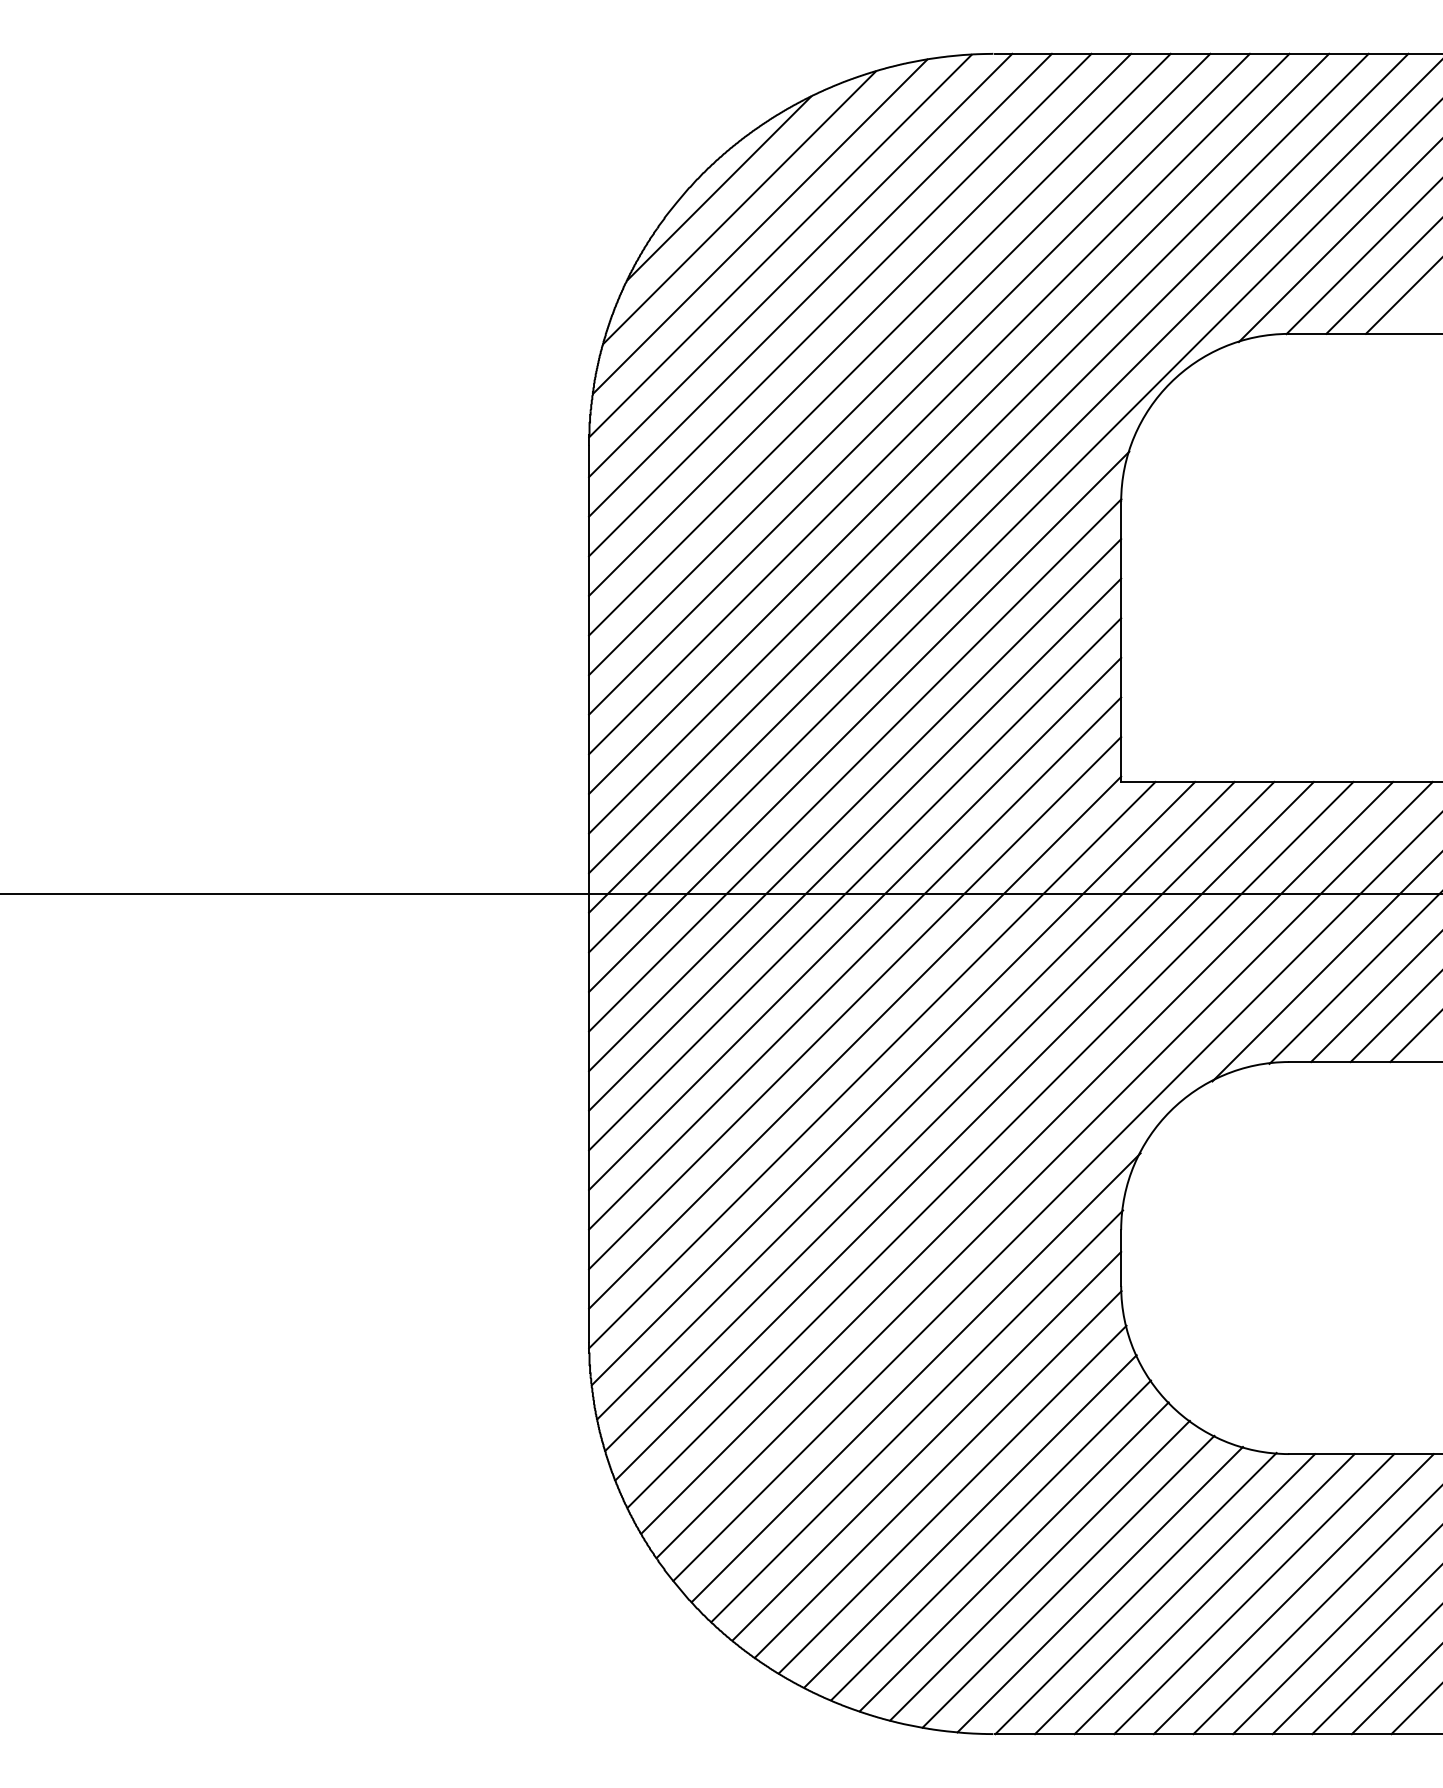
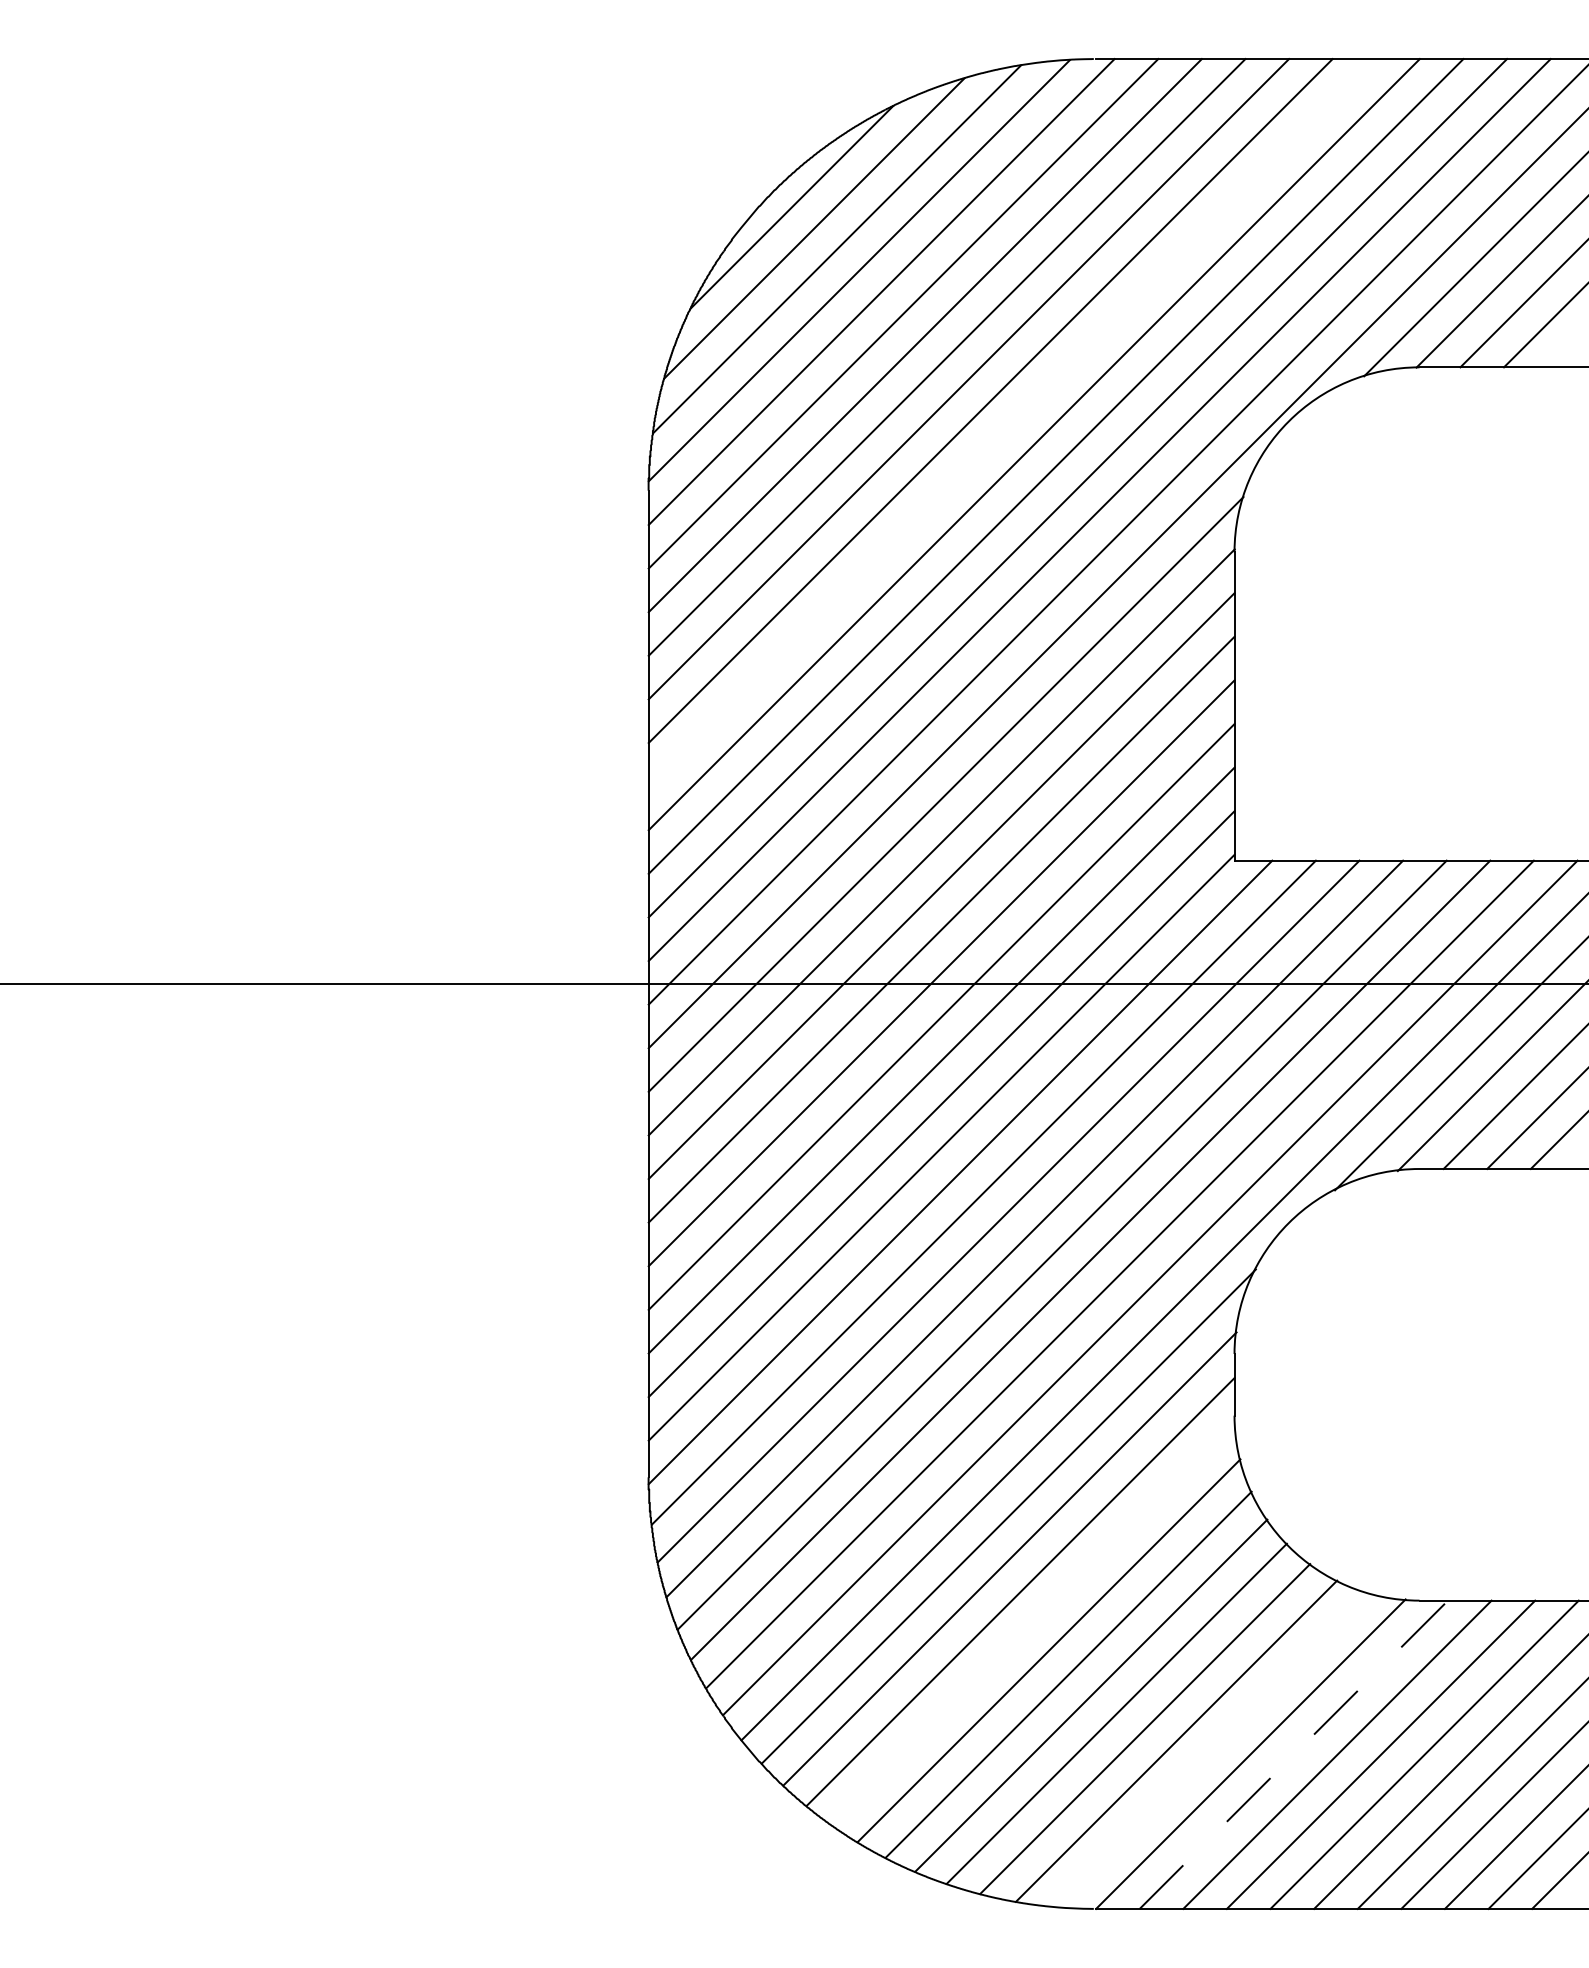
line: (919, 383) -> (1012, 422), removed
line: (938, 1474) -> (1033, 1623), removed
line: (1100, 1589) -> (1211, 1749), removed
line: (1175, 1593) -> (1294, 1754), solid -> dashed

